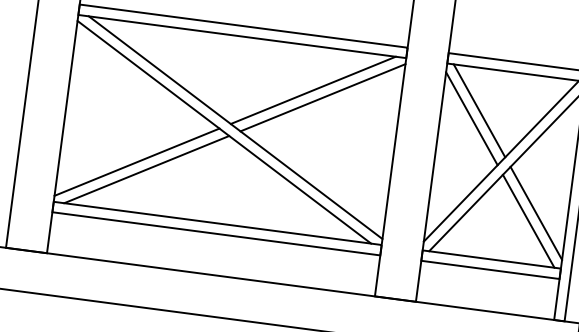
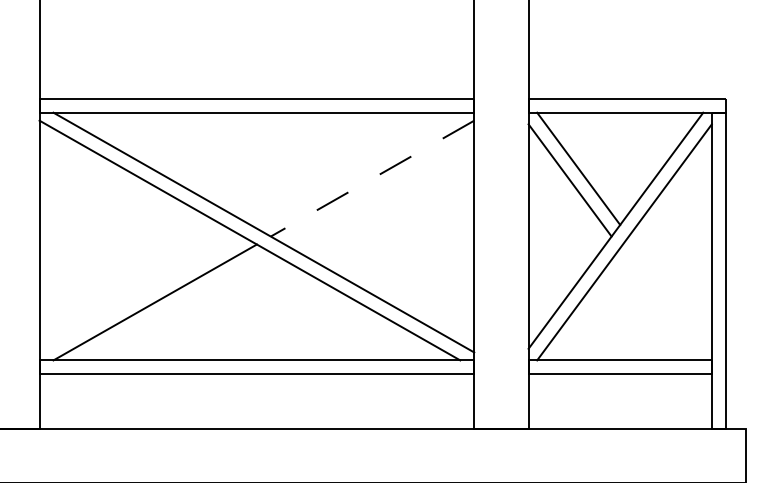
line: (313, 90) -> (358, 170), removed
line: (323, 97) -> (372, 178), solid -> dashed
line: (136, 162) -> (140, 294), removed
line: (535, 213) -> (669, 292), removed
line: (528, 221) -> (661, 304), removed

